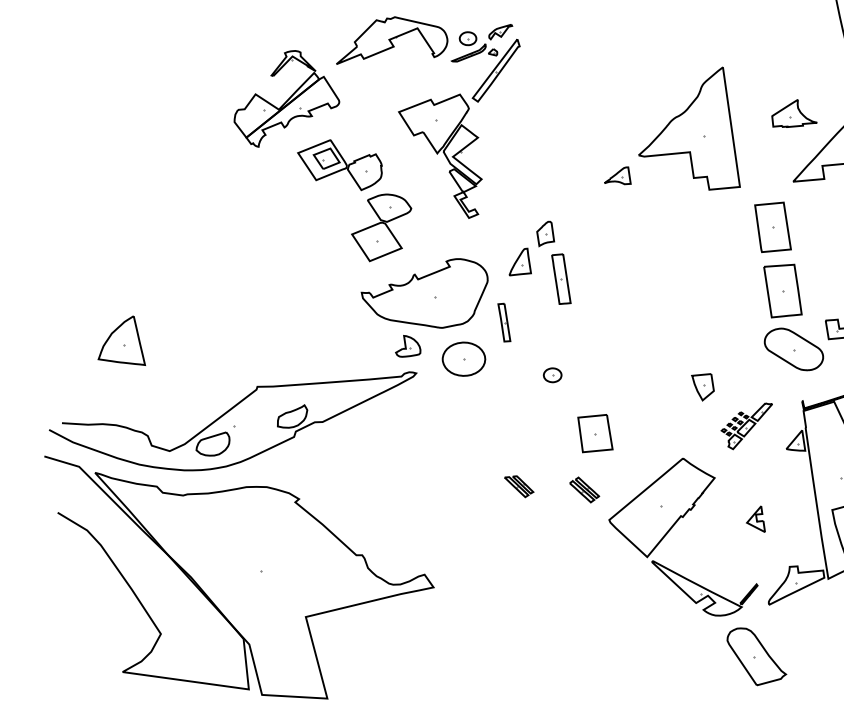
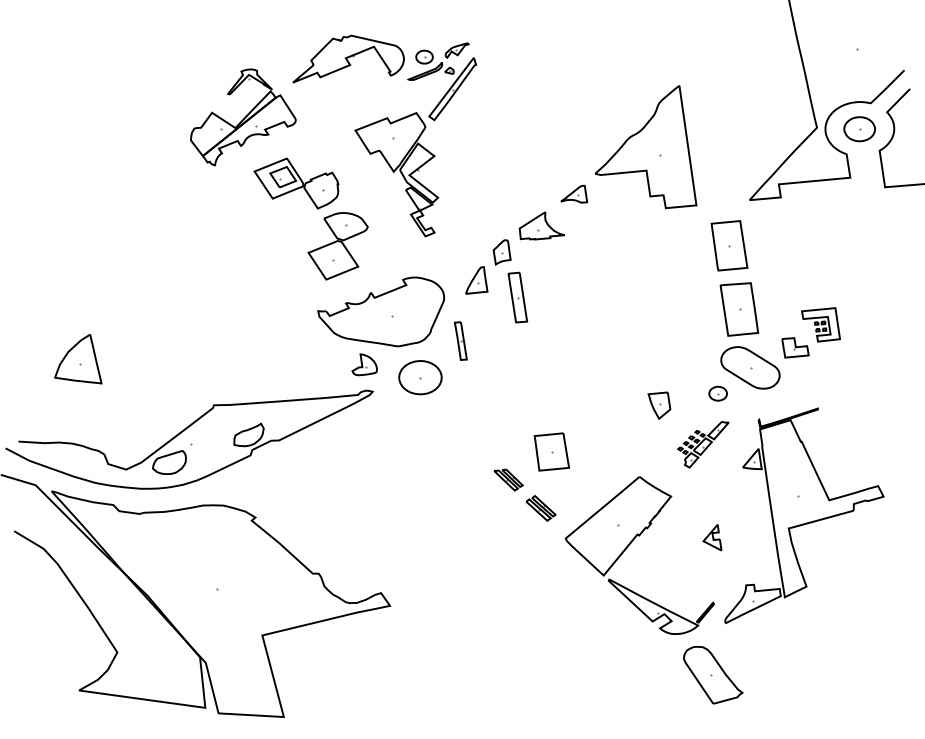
part: (794, 113) -> (541, 225), moved
part: (552, 375) -> (717, 393), moved
part: (519, 486) -> (508, 479), moved

